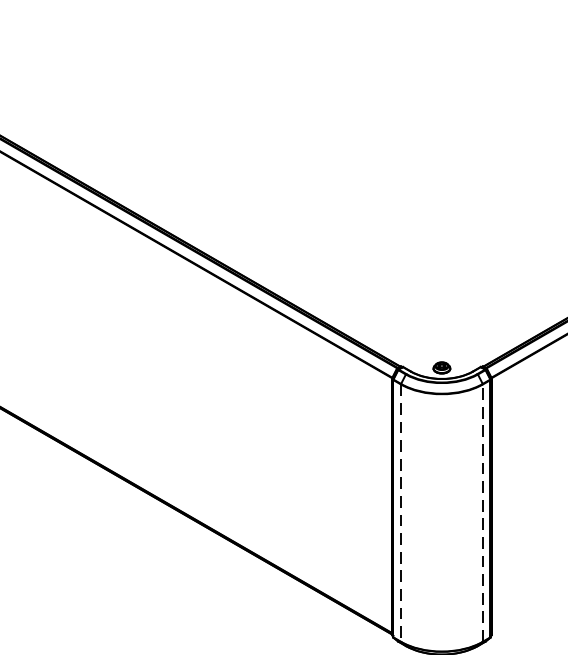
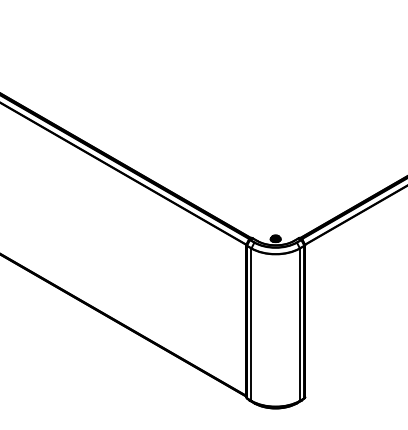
line: (482, 512) -> (299, 324), dashed -> solid
line: (401, 514) -> (251, 325), dashed -> solid

